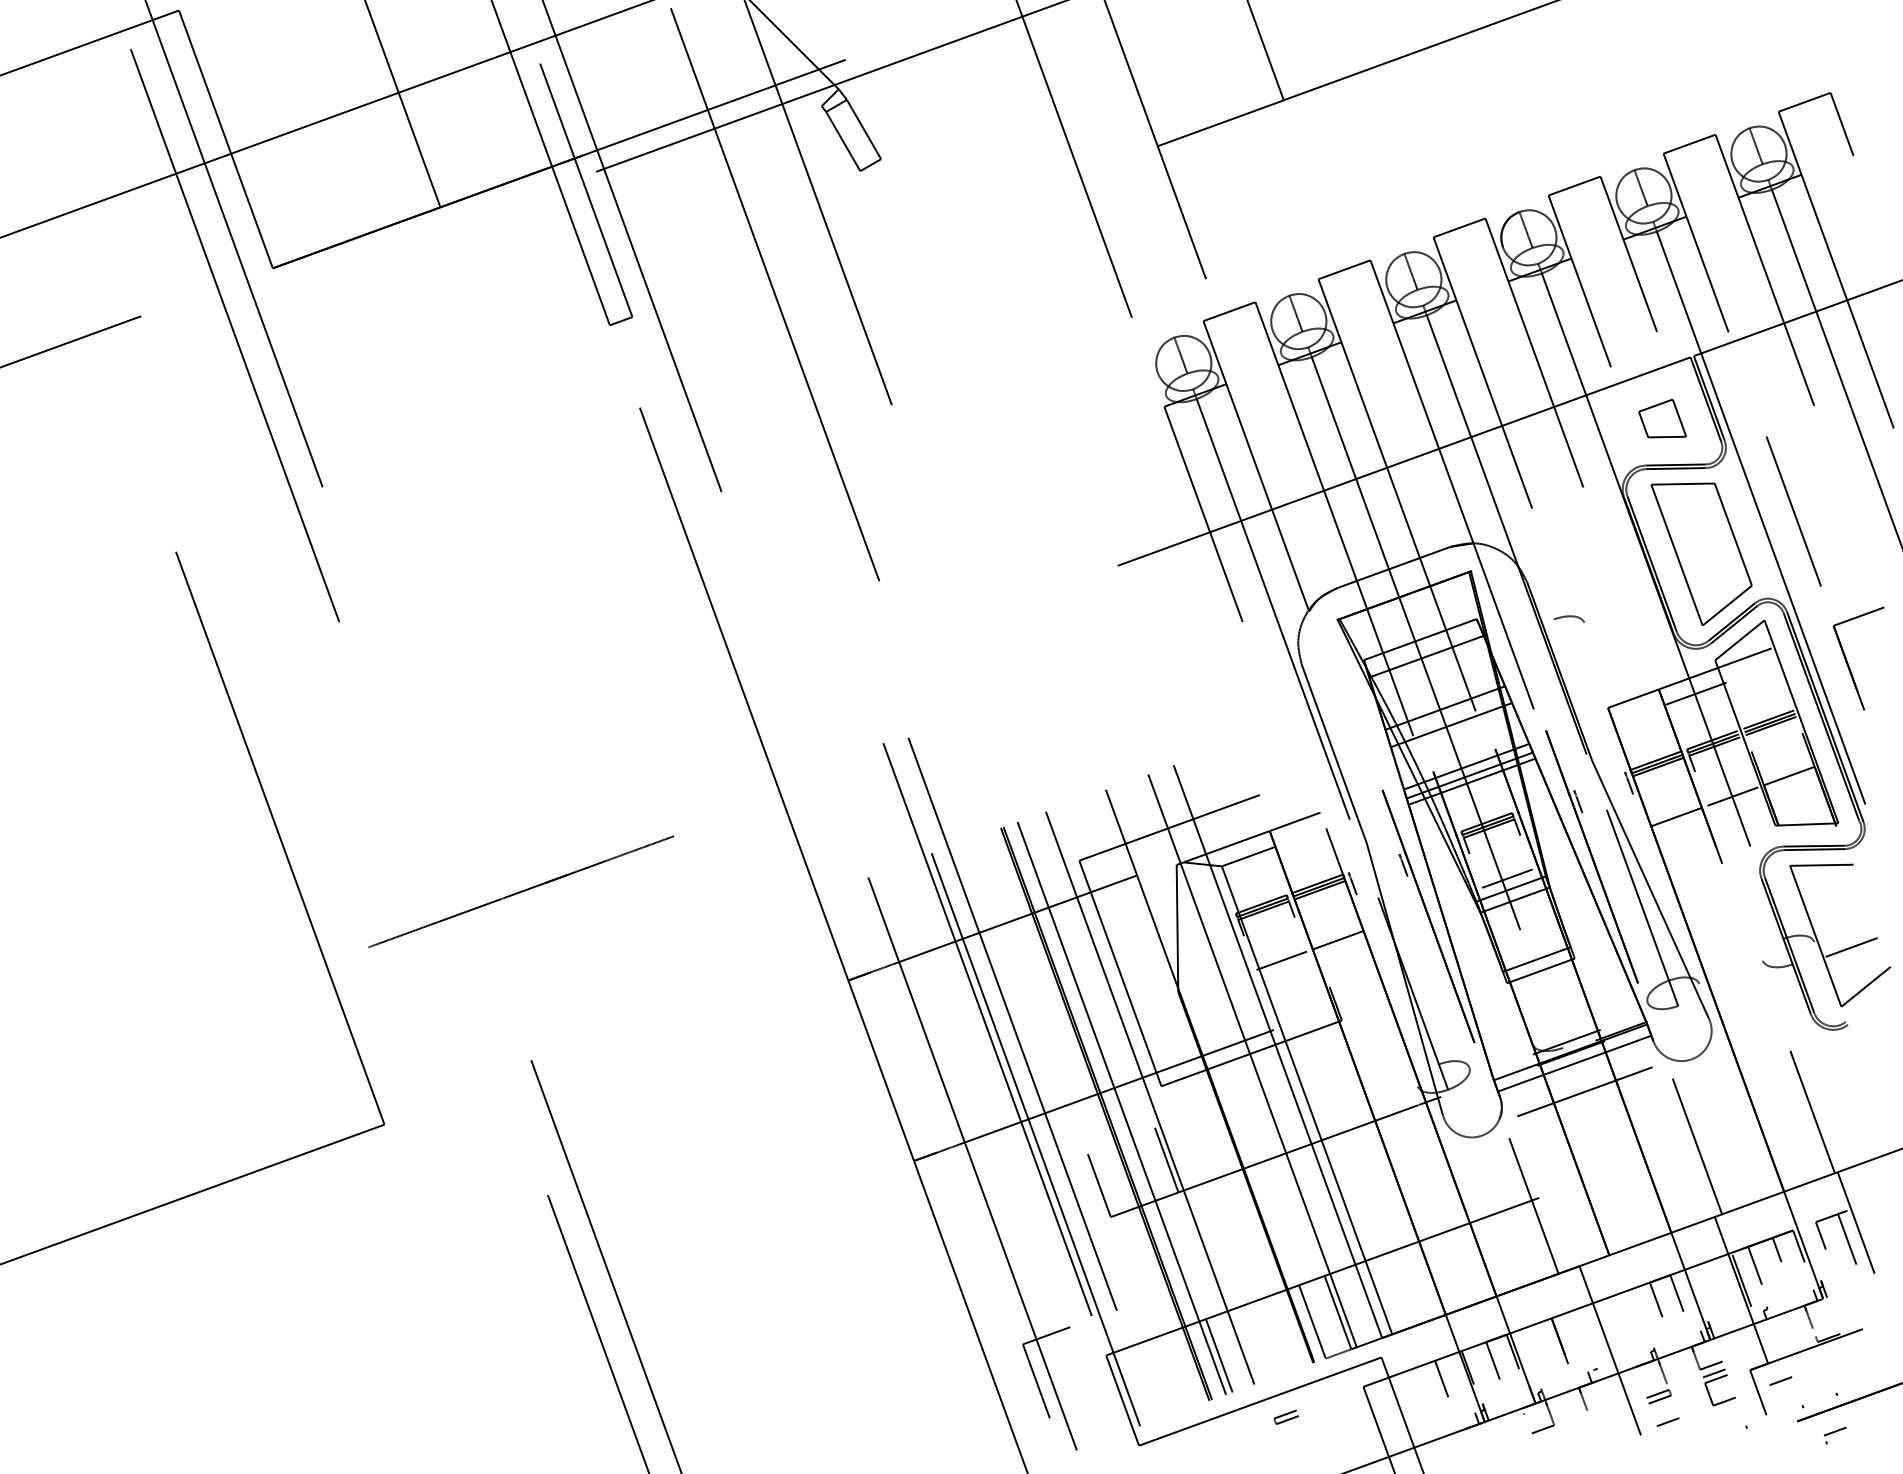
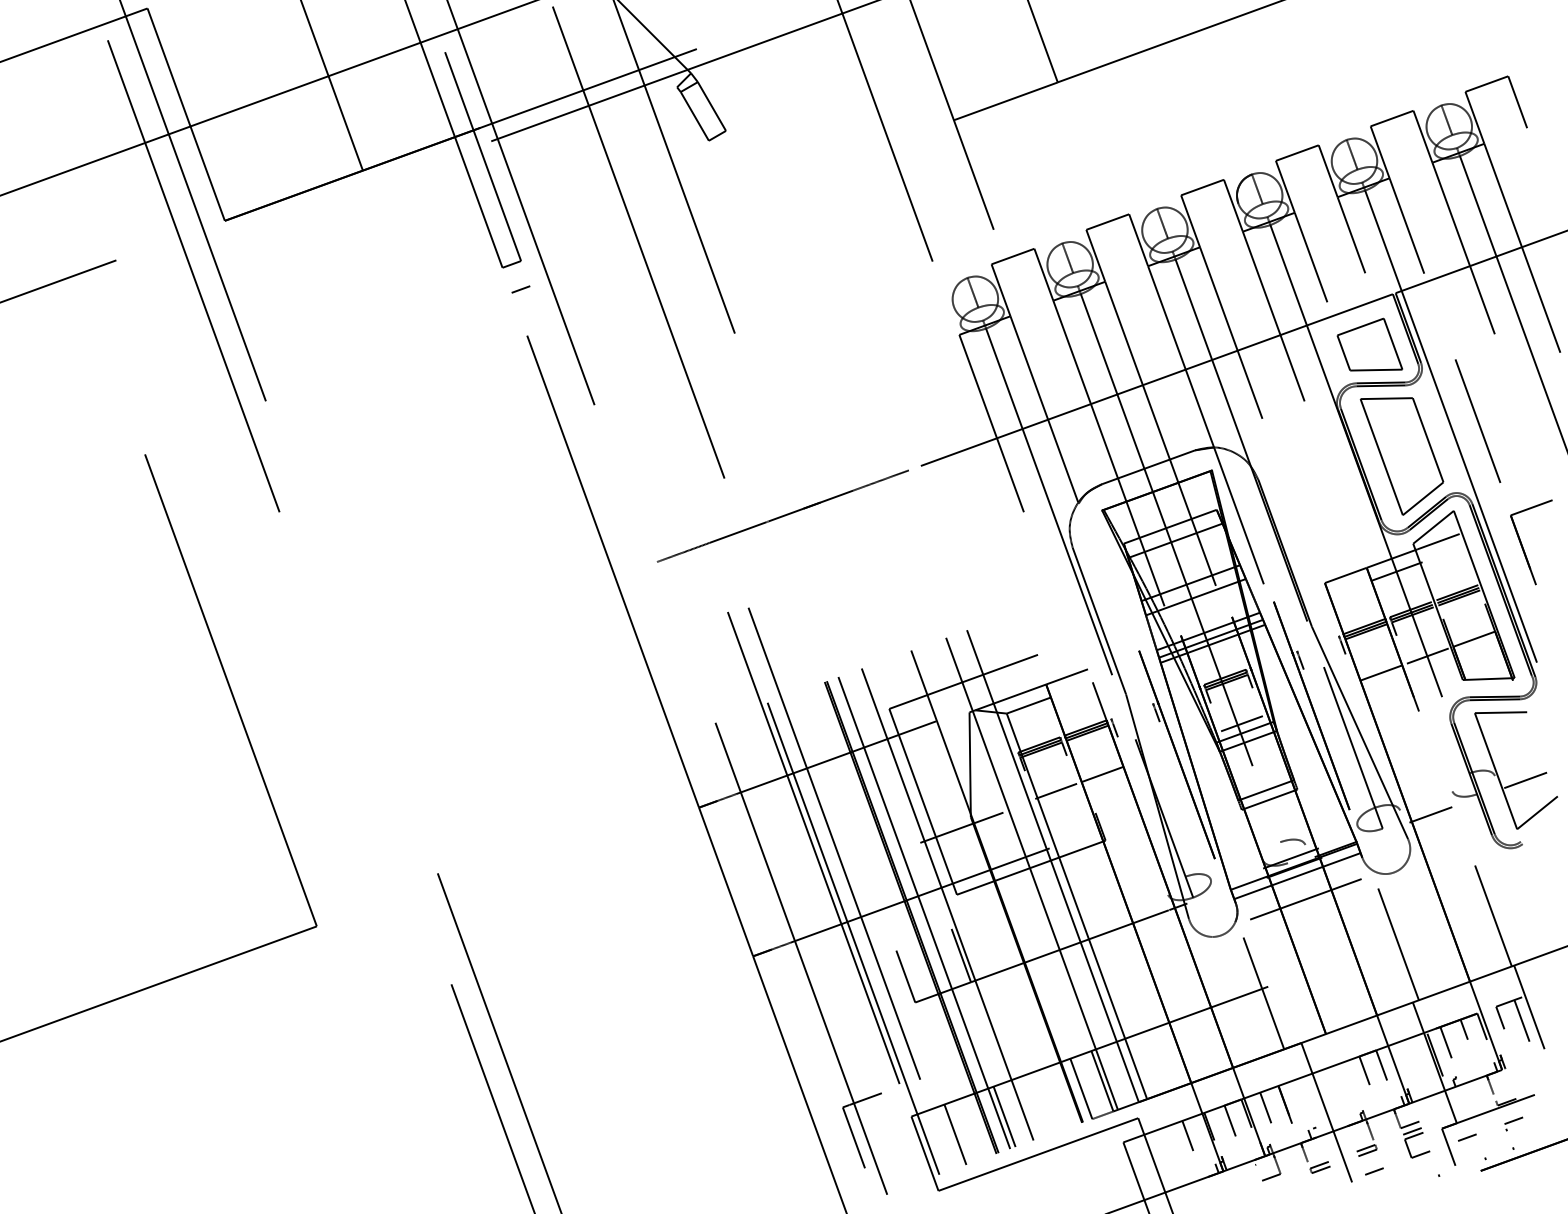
line: (631, 351) -> (520, 289), added
part: (1662, 418) -> (1369, 344), size x1.67
curve: (1568, 617) -> (1292, 840), moved
line: (521, 891) -> (783, 515), moved
line: (1736, 988) -> (1430, 814), added
line: (1166, 1004) -> (961, 827), added
line: (1536, 1344) -> (1265, 1107), added
line: (1159, 1377) -> (955, 1134), added
part: (1285, 1416) -> (1319, 1166), moved
part: (1835, 1435) -> (1513, 1123), moved

